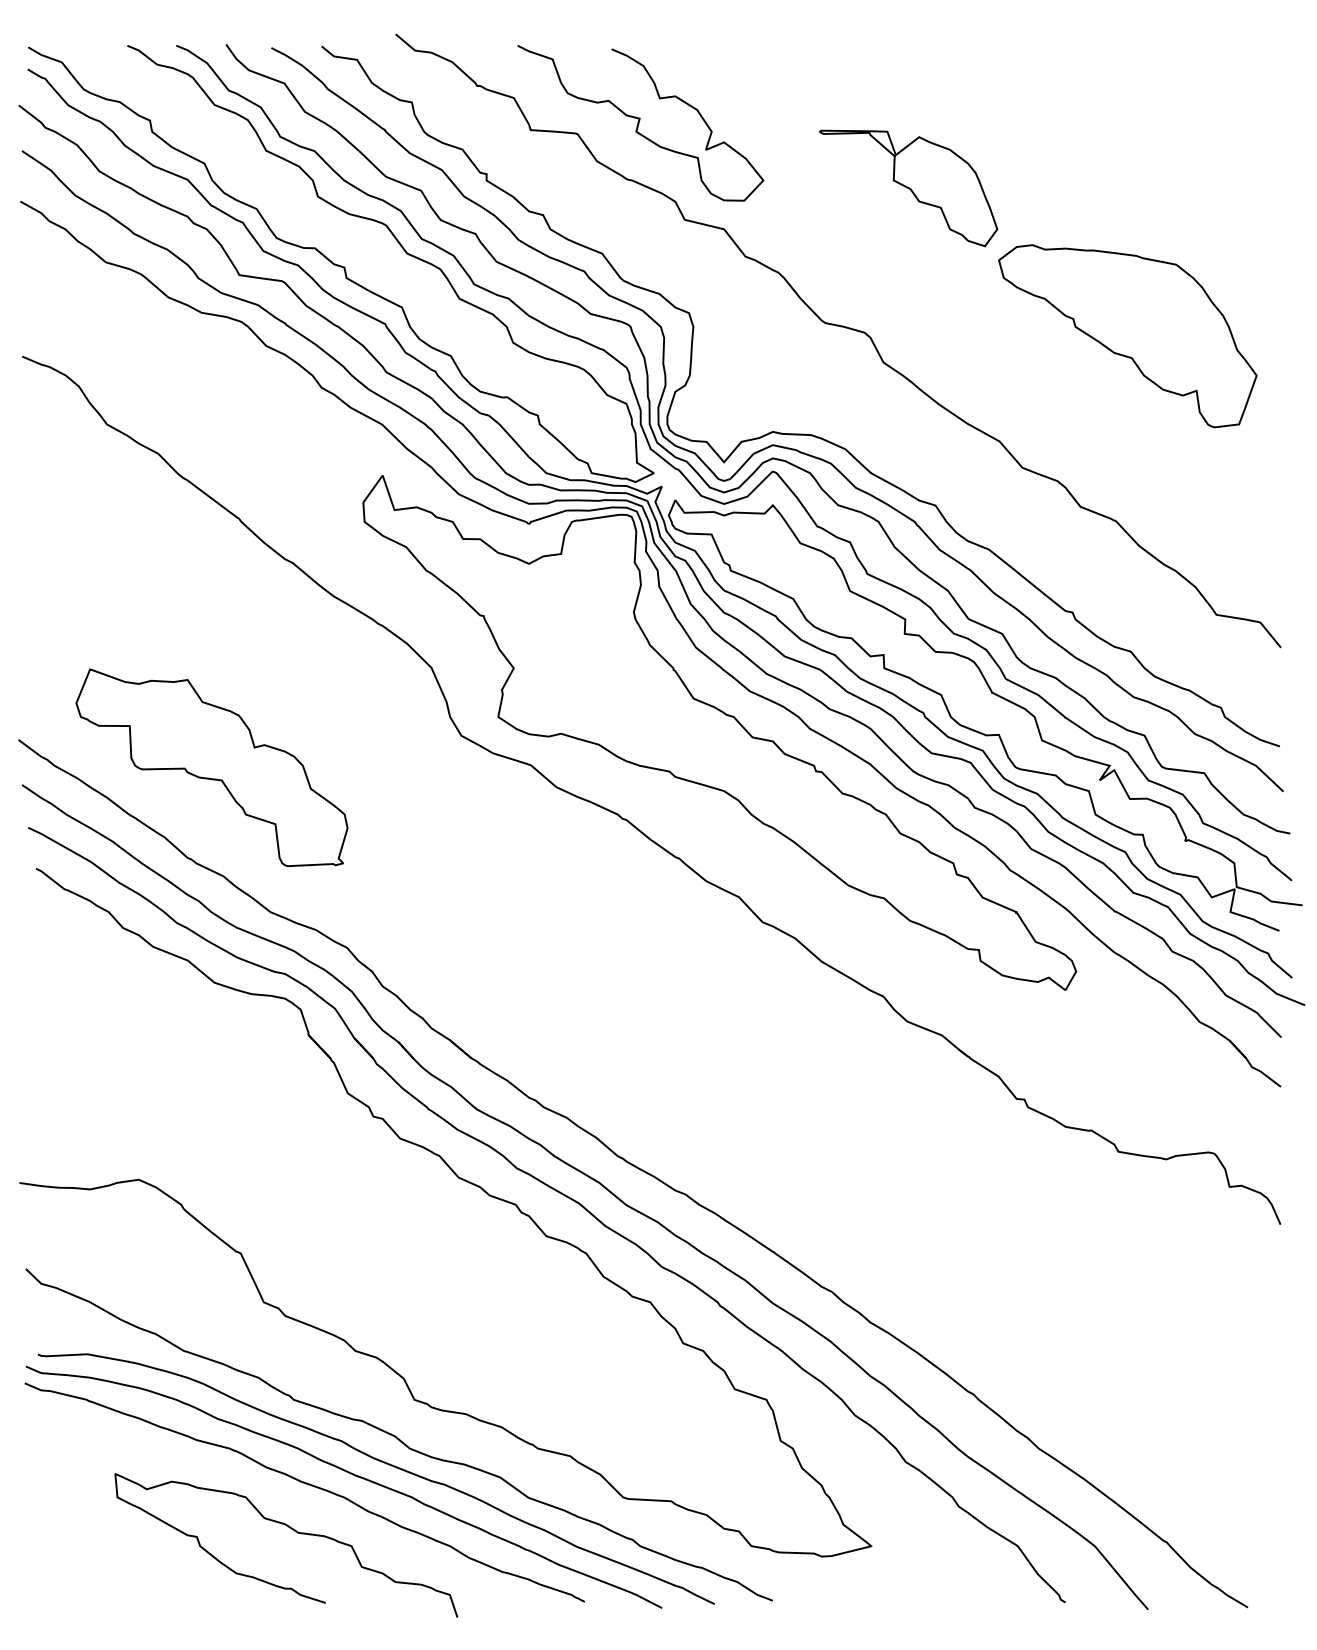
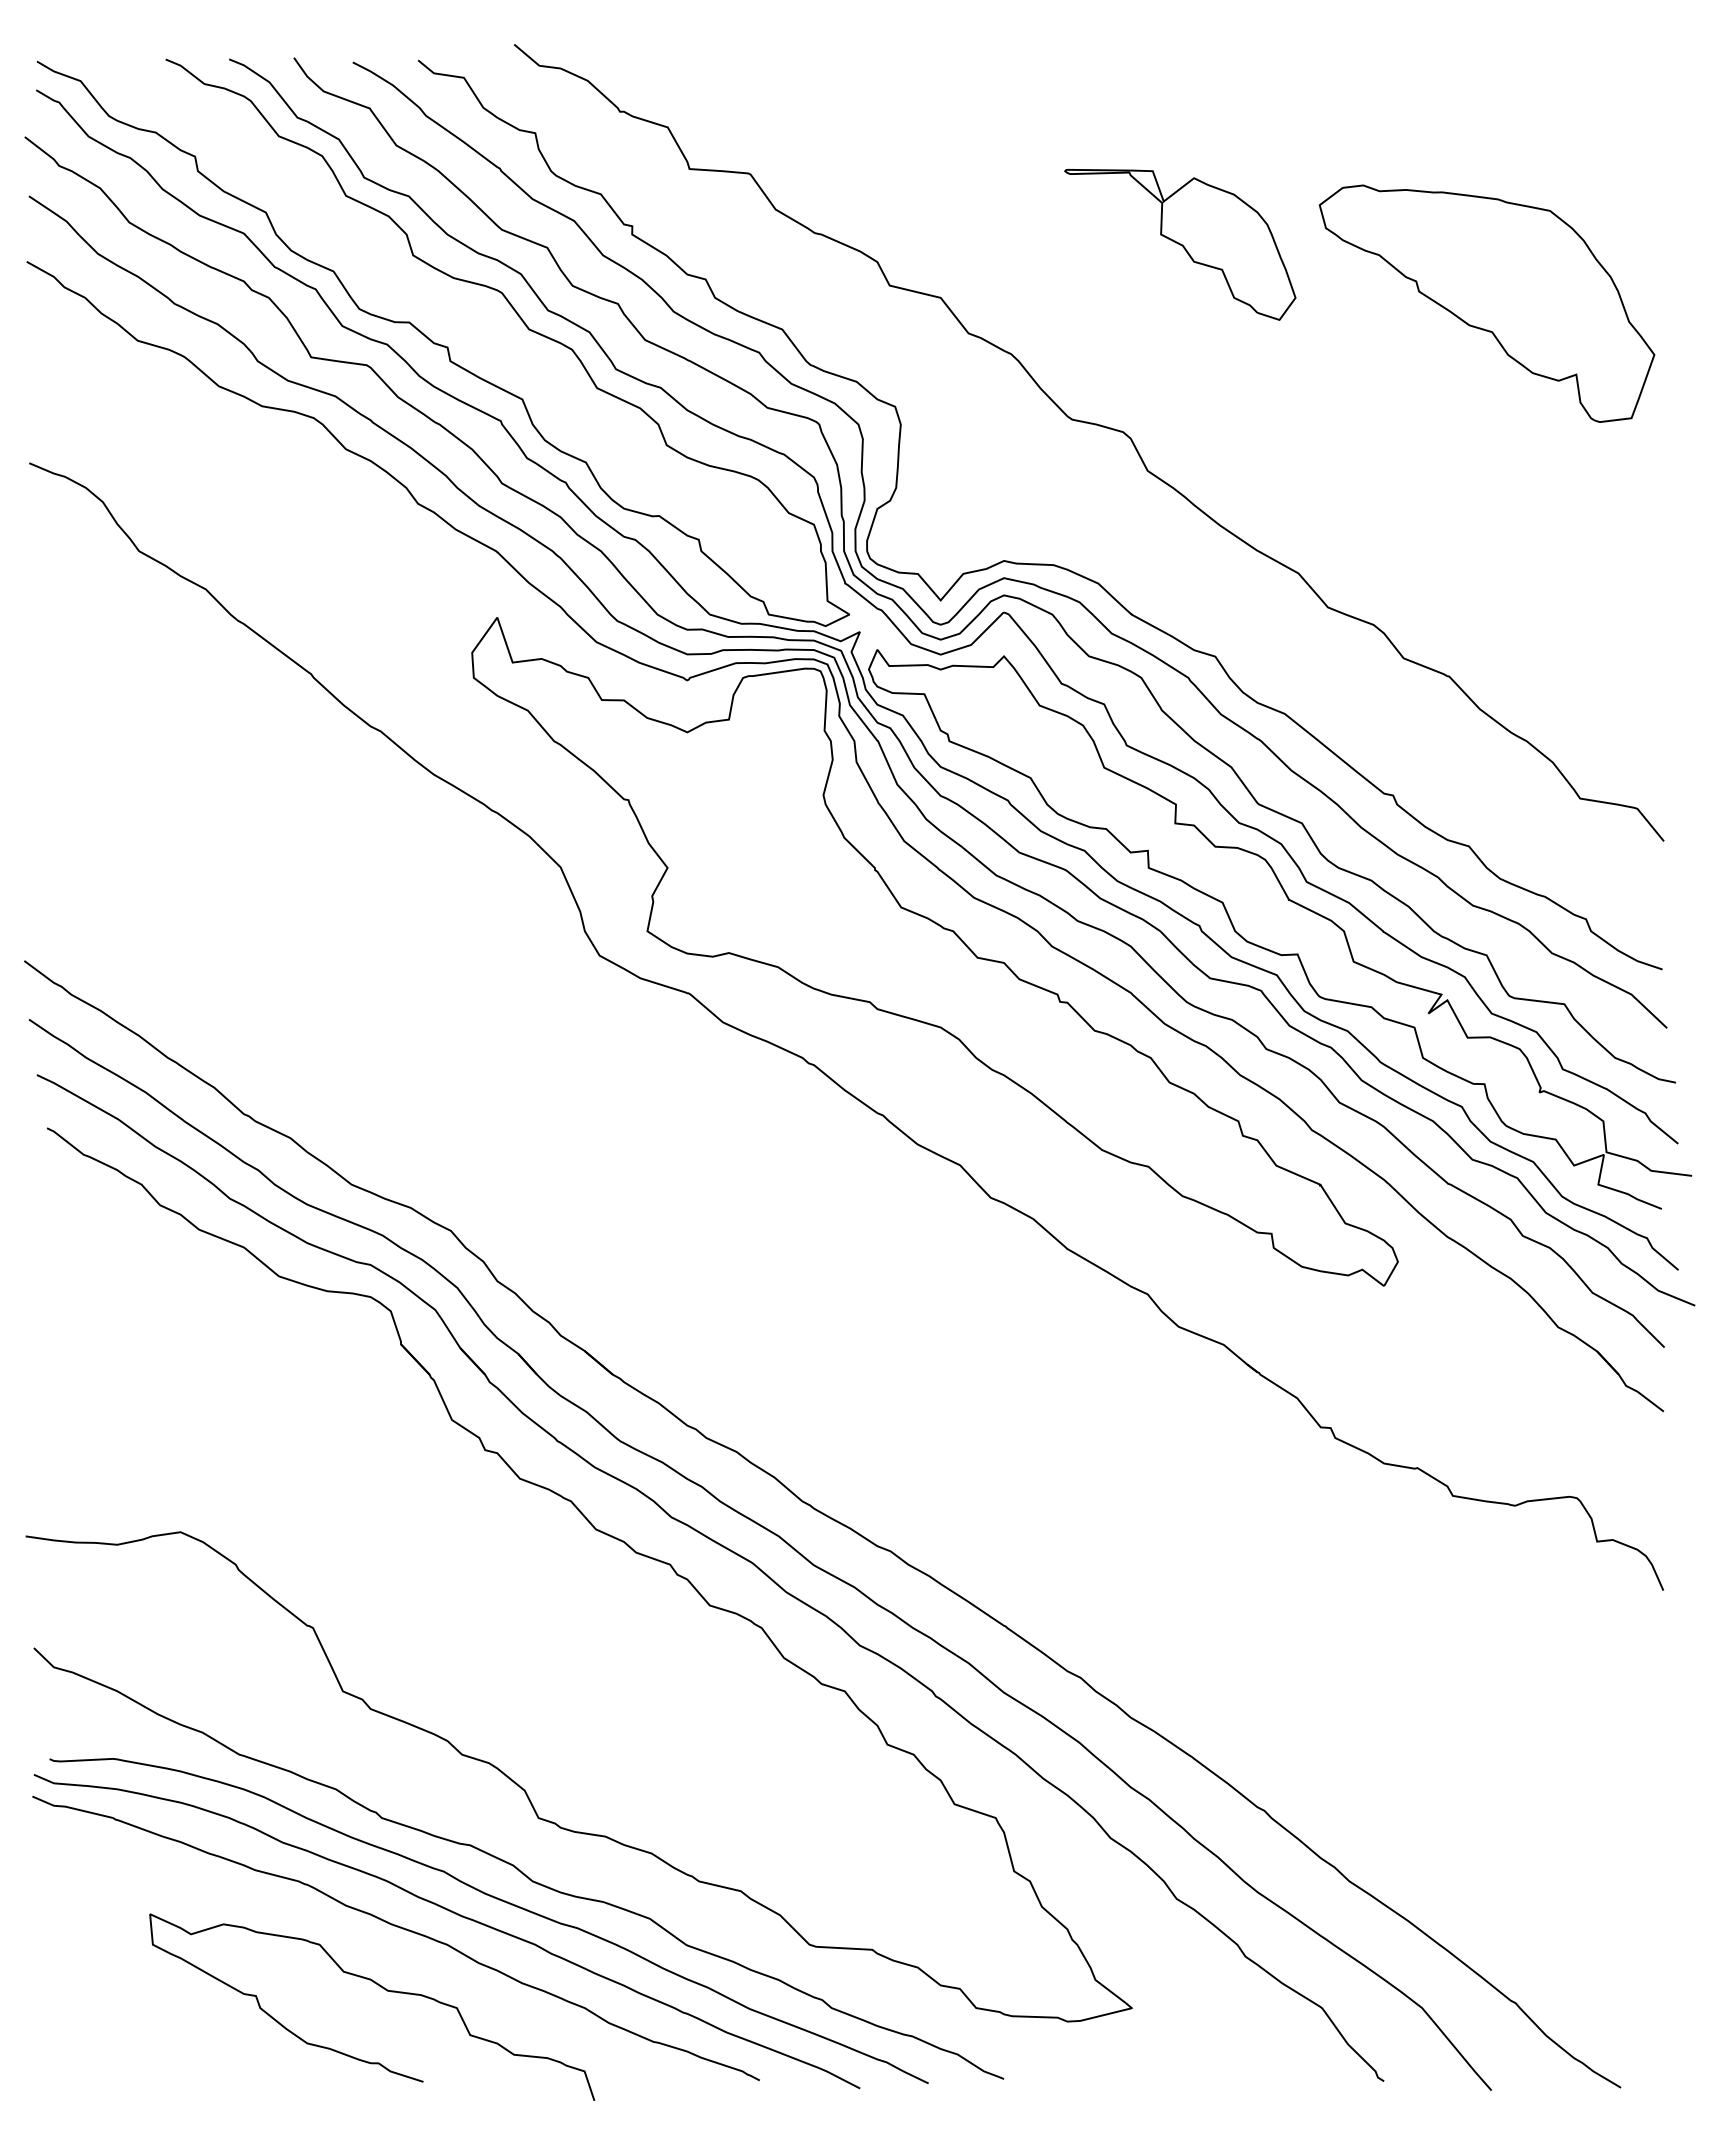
curve: (639, 122) -> (830, 159), removed
part: (1127, 336) -> (1486, 303), moved
part: (211, 767) -> (275, 996), removed

